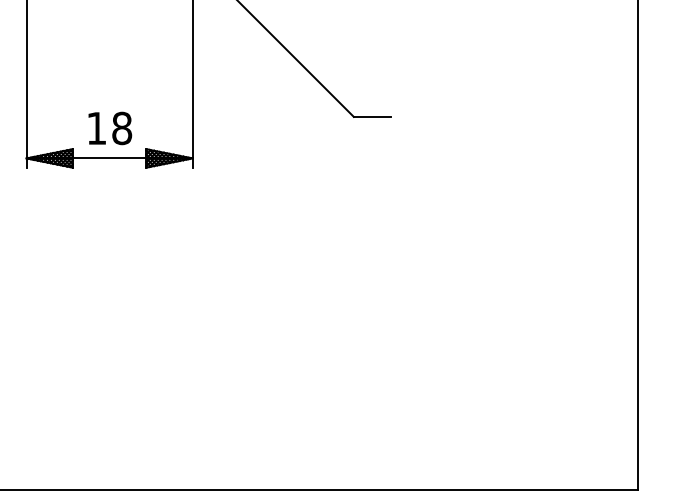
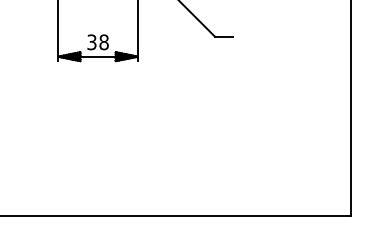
text: (95, 128) -> (91, 42), 18 -> 38

